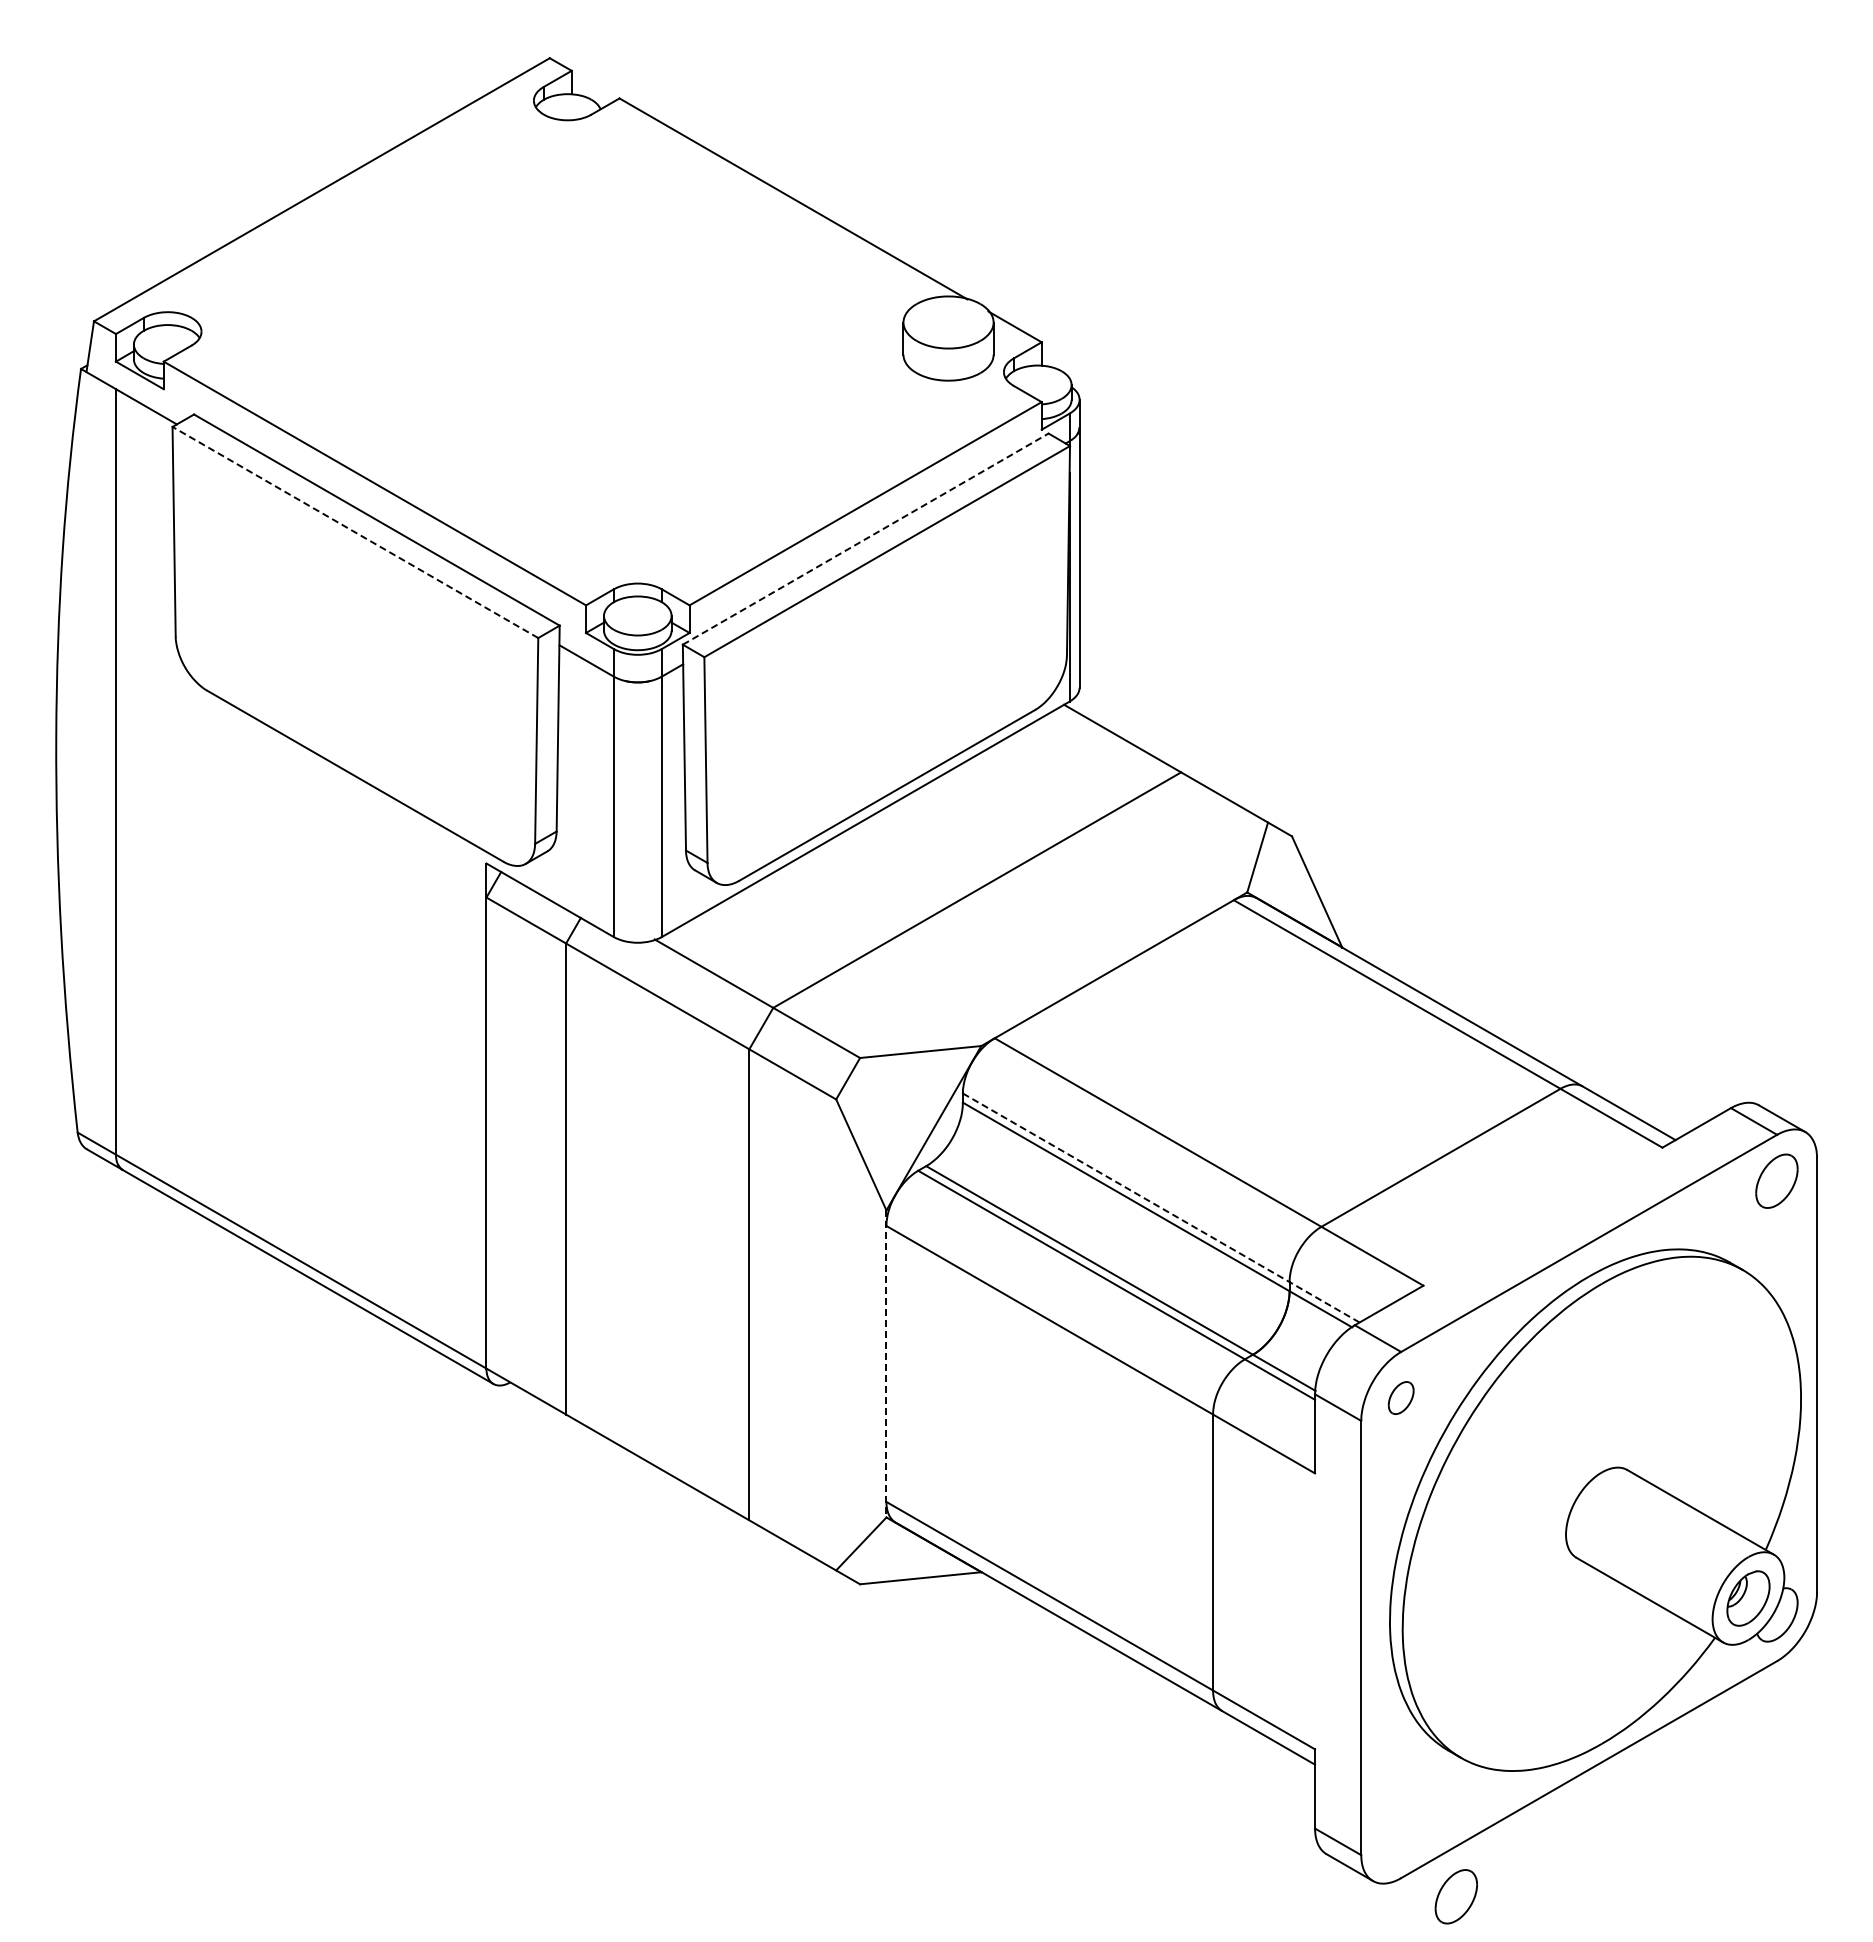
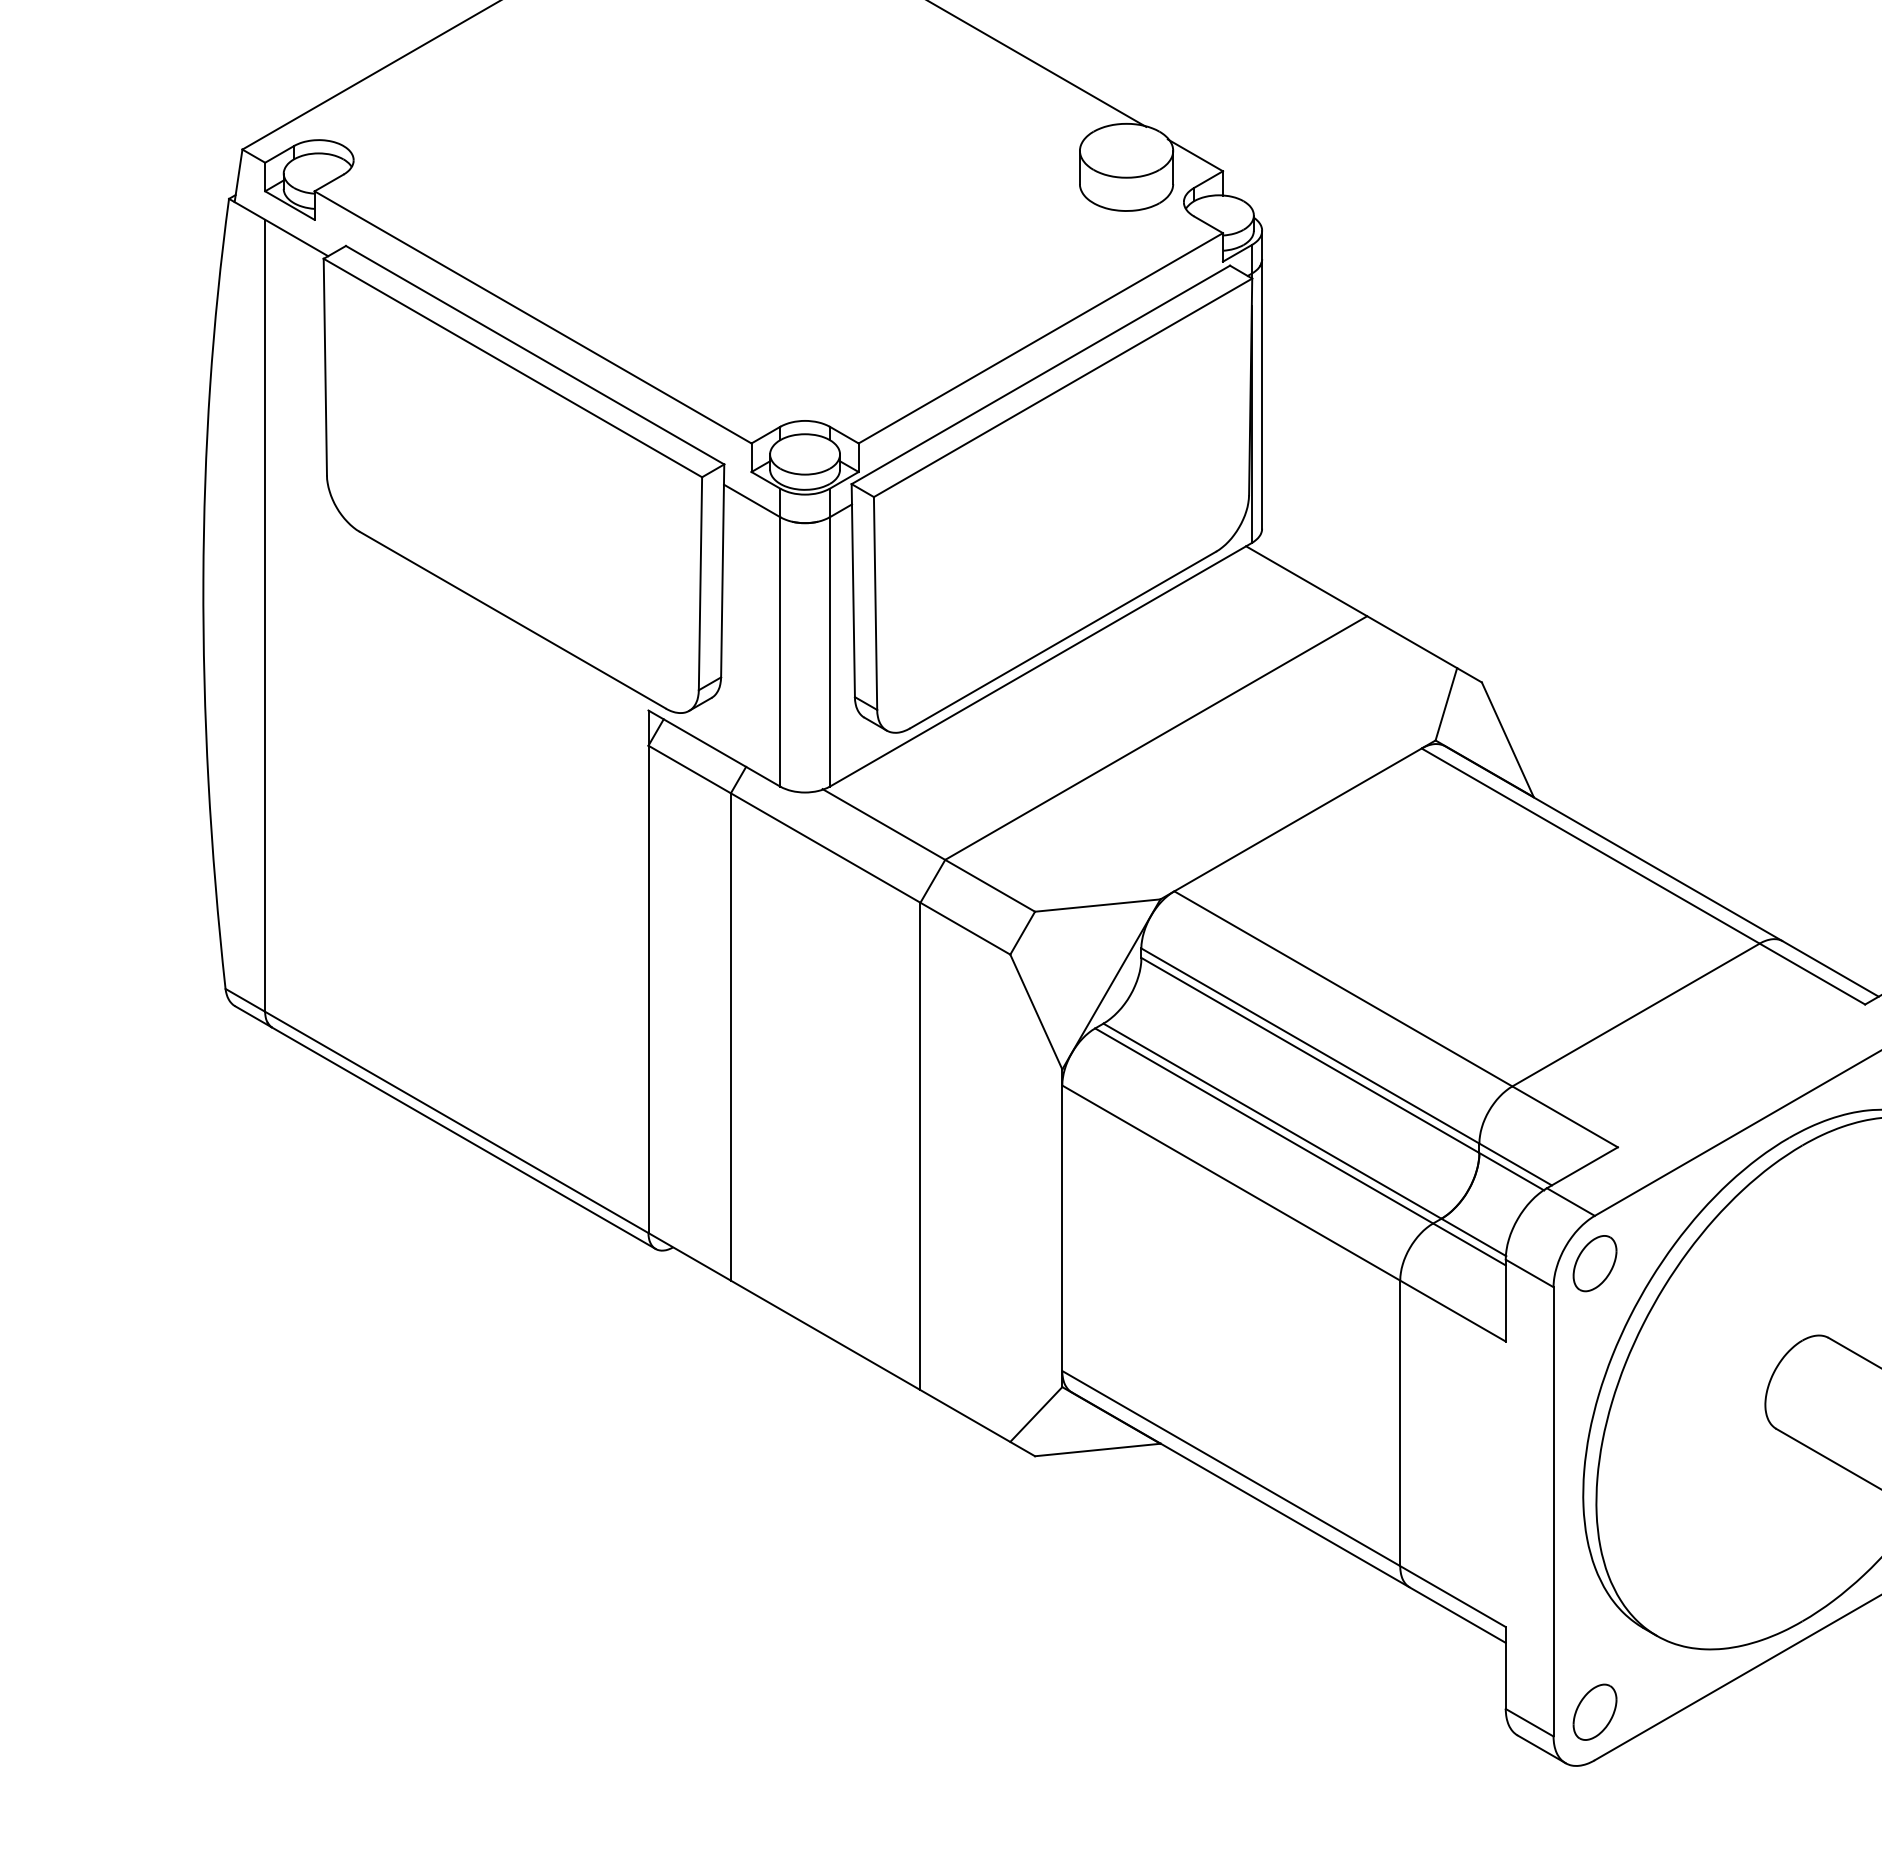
line: (354, 532) -> (511, 368), dashed -> solid
line: (866, 538) -> (1041, 374), dashed -> solid
line: (1161, 1208) -> (1346, 1067), dashed -> solid
line: (886, 1363) -> (1062, 1227), dashed -> solid
part: (1400, 1397) -> (1594, 1262), size x1.67
part: (1455, 1896) -> (1594, 1712), moved

